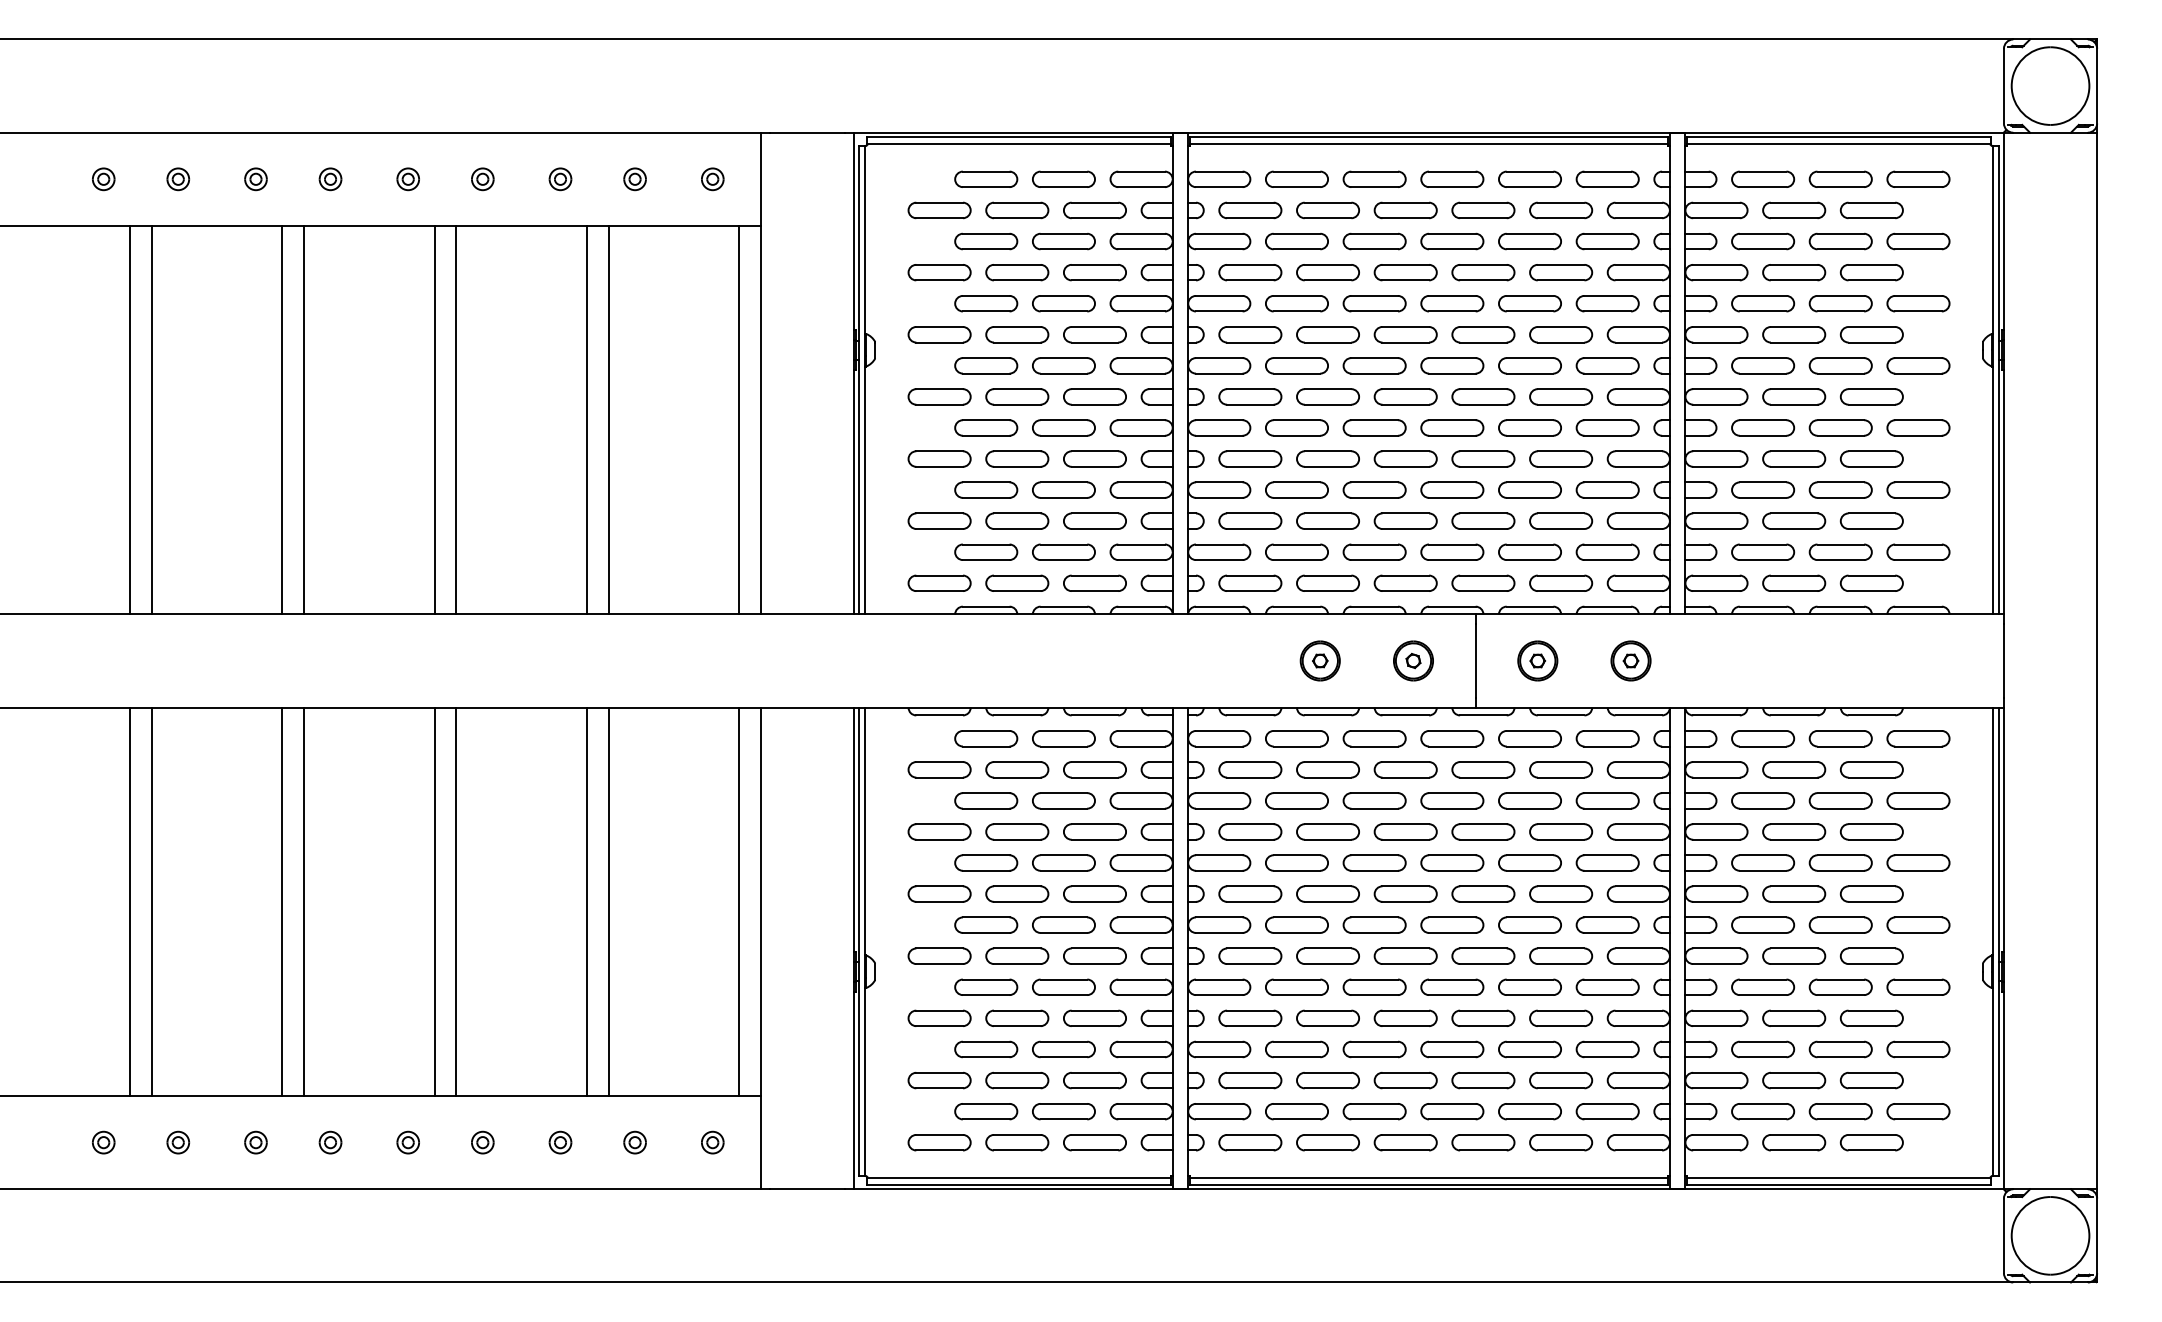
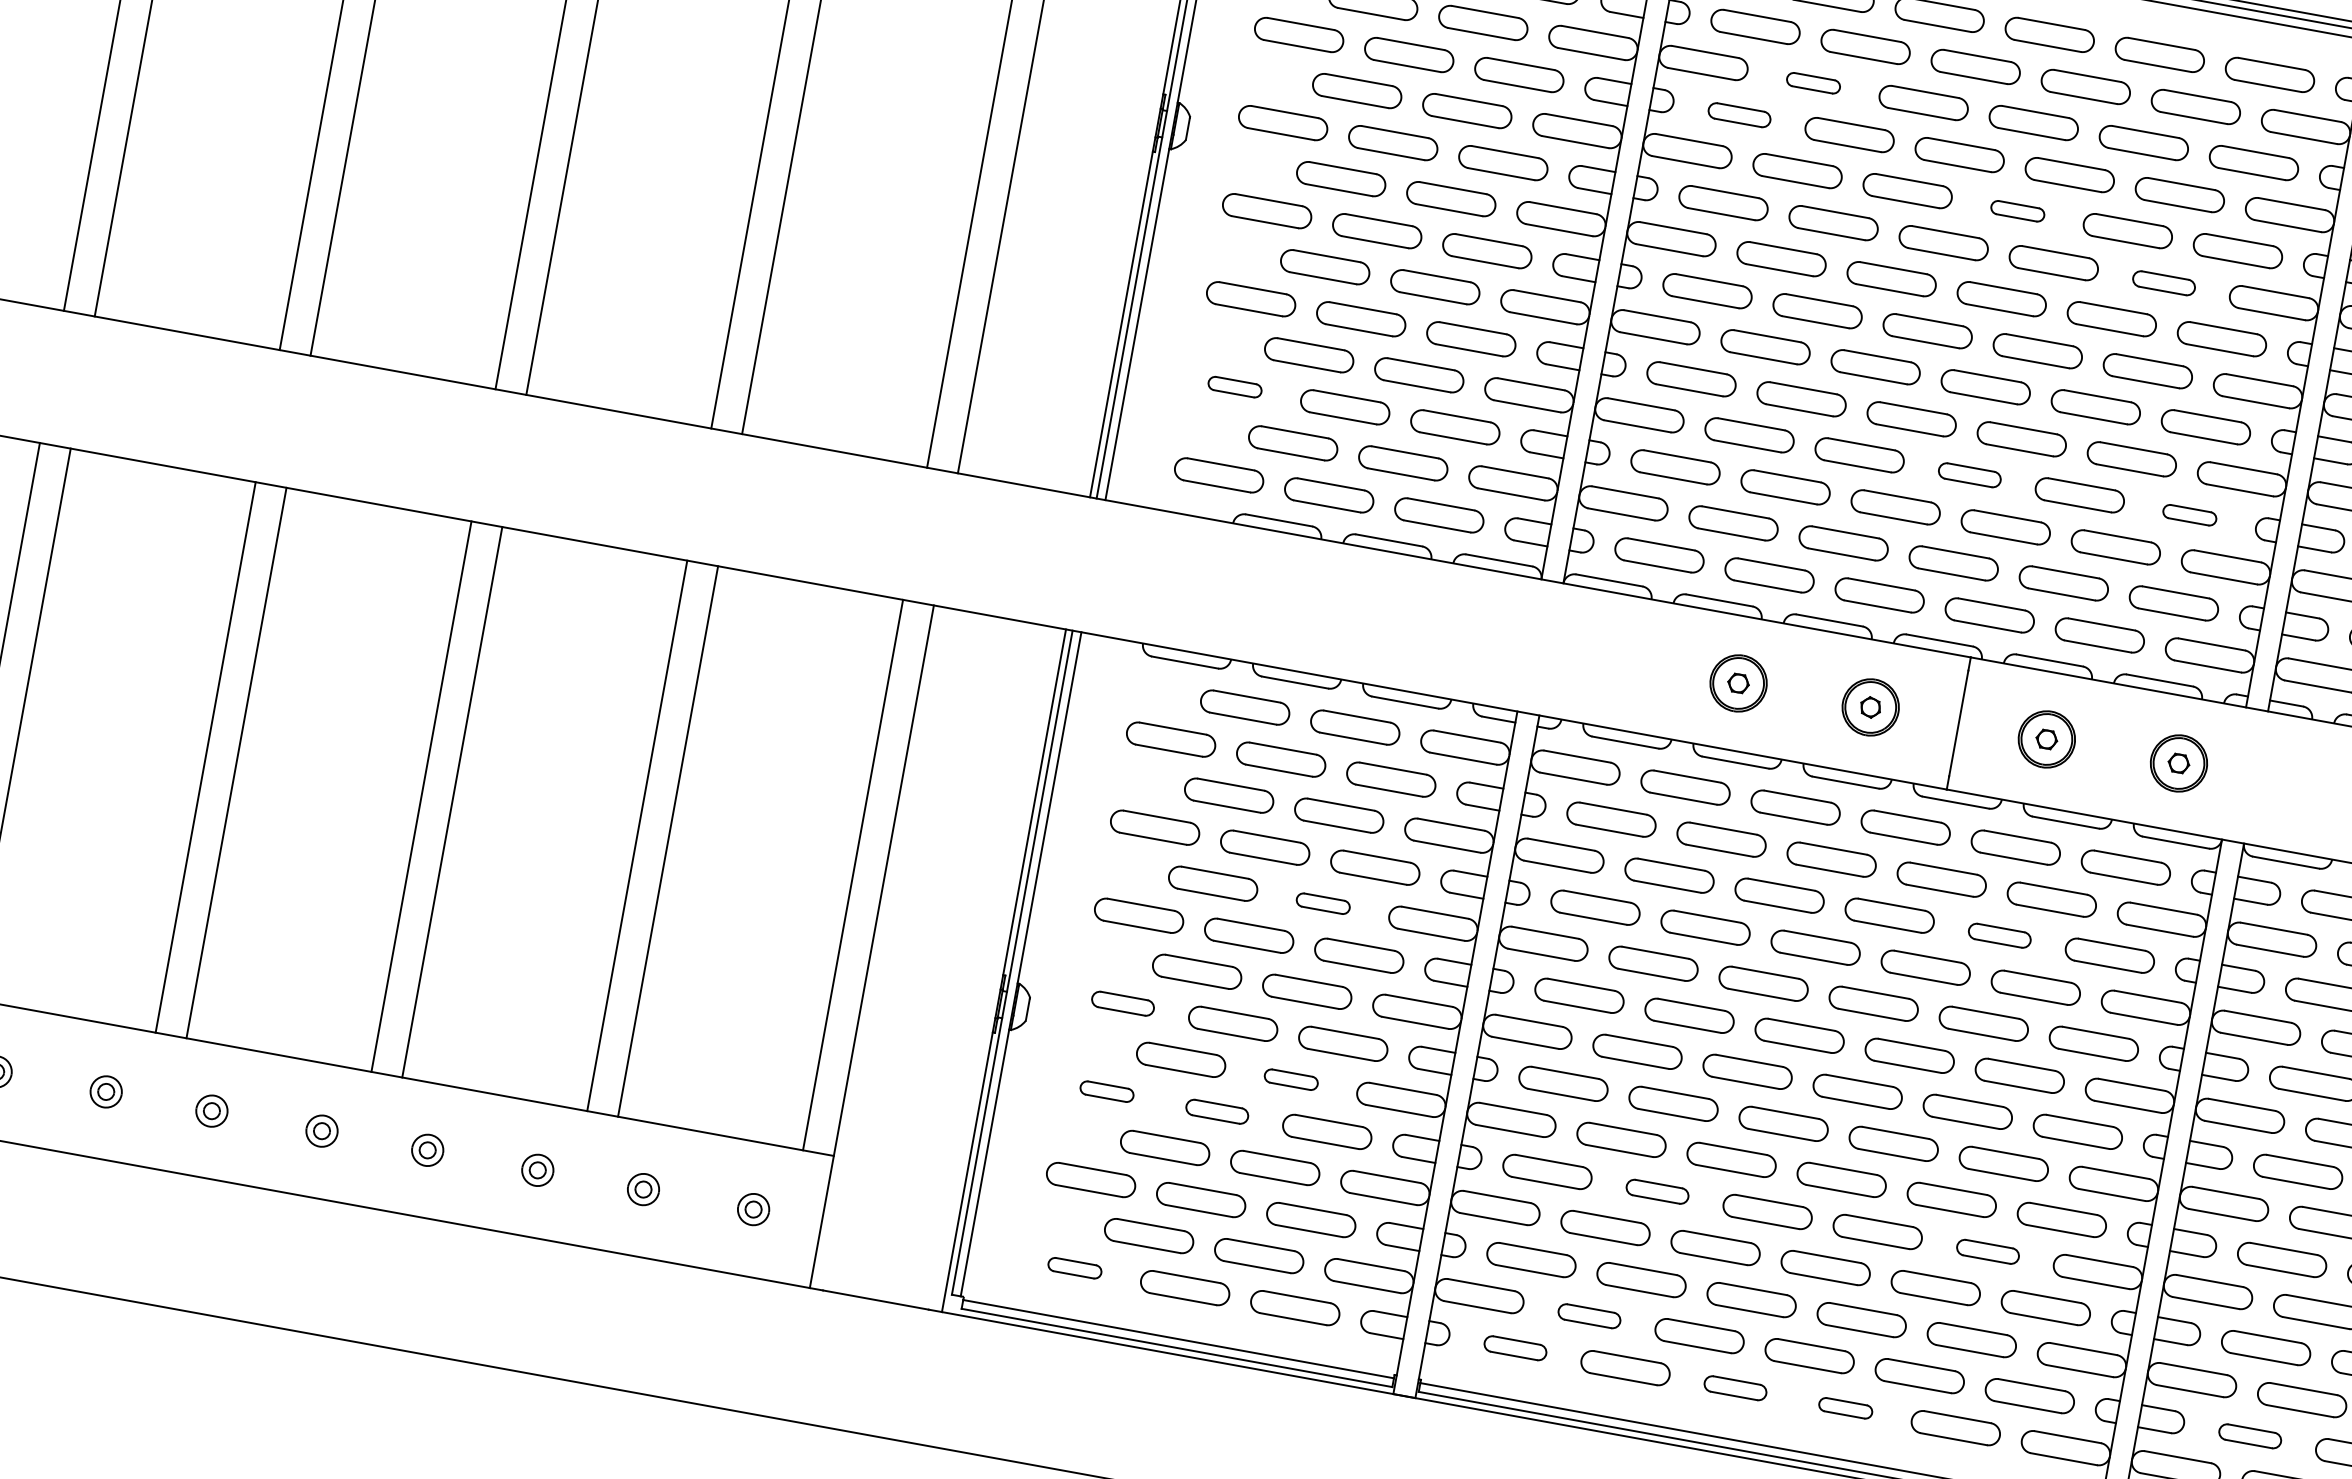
part: (1296, 241) -> (1812, 82), size x0.6
part: (1250, 272) -> (1739, 114), size x0.7
part: (1452, 303) -> (2018, 210), size x0.6
part: (1561, 334) -> (2164, 282), size x0.7
part: (1452, 489) -> (1970, 474), size x0.7
part: (1607, 489) -> (2189, 514), size x0.6
part: (939, 520) -> (1235, 386), size x0.6
part: (1529, 800) -> (1999, 935), size x0.7
part: (1063, 862) -> (1322, 902), size x0.6
part: (939, 955) -> (1123, 1002), size x0.7
part: (1063, 986) -> (1290, 1078), size x0.6
part: (939, 1017) -> (1107, 1090), size x0.6
part: (1017, 1017) -> (1217, 1110), size x0.7
part: (1327, 1017) -> (1656, 1190), size x0.7
part: (1561, 1017) -> (1988, 1250), size x0.7
part: (1296, 1111) -> (1588, 1315), size x0.7
part: (1763, 1111) -> (2250, 1436), size x0.7
part: (939, 1142) -> (1074, 1267), size x0.6
part: (1250, 1142) -> (1515, 1347), size x0.7
part: (1405, 1142) -> (1735, 1387), size x0.7
part: (1483, 1142) -> (1845, 1407), size x0.6

